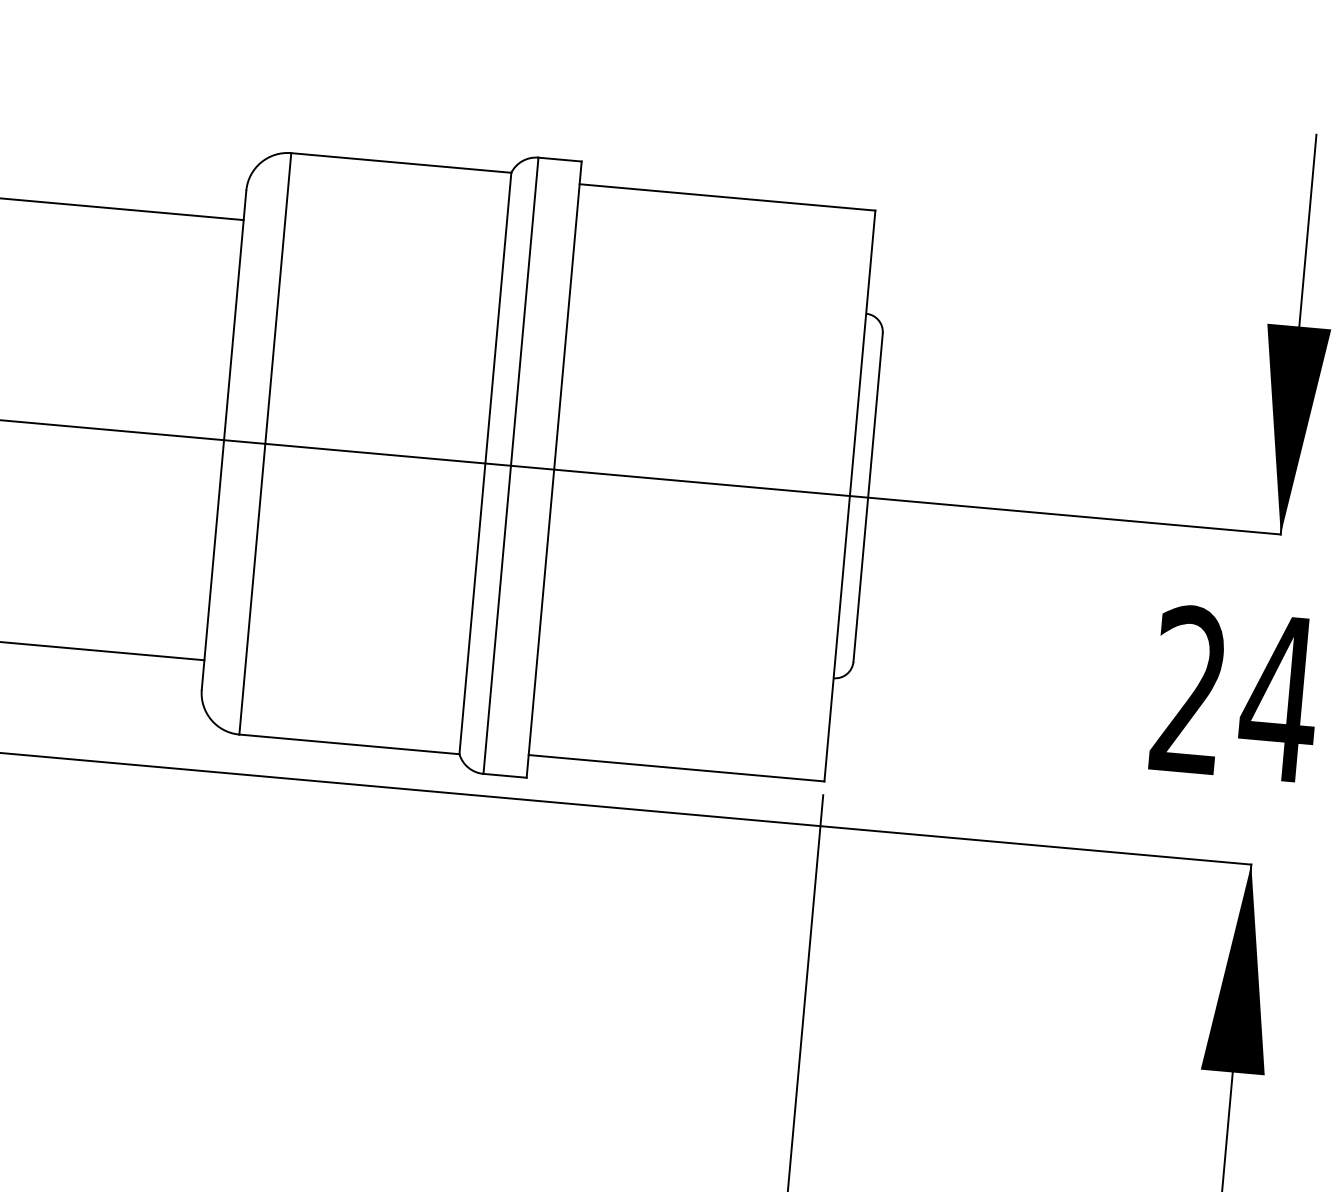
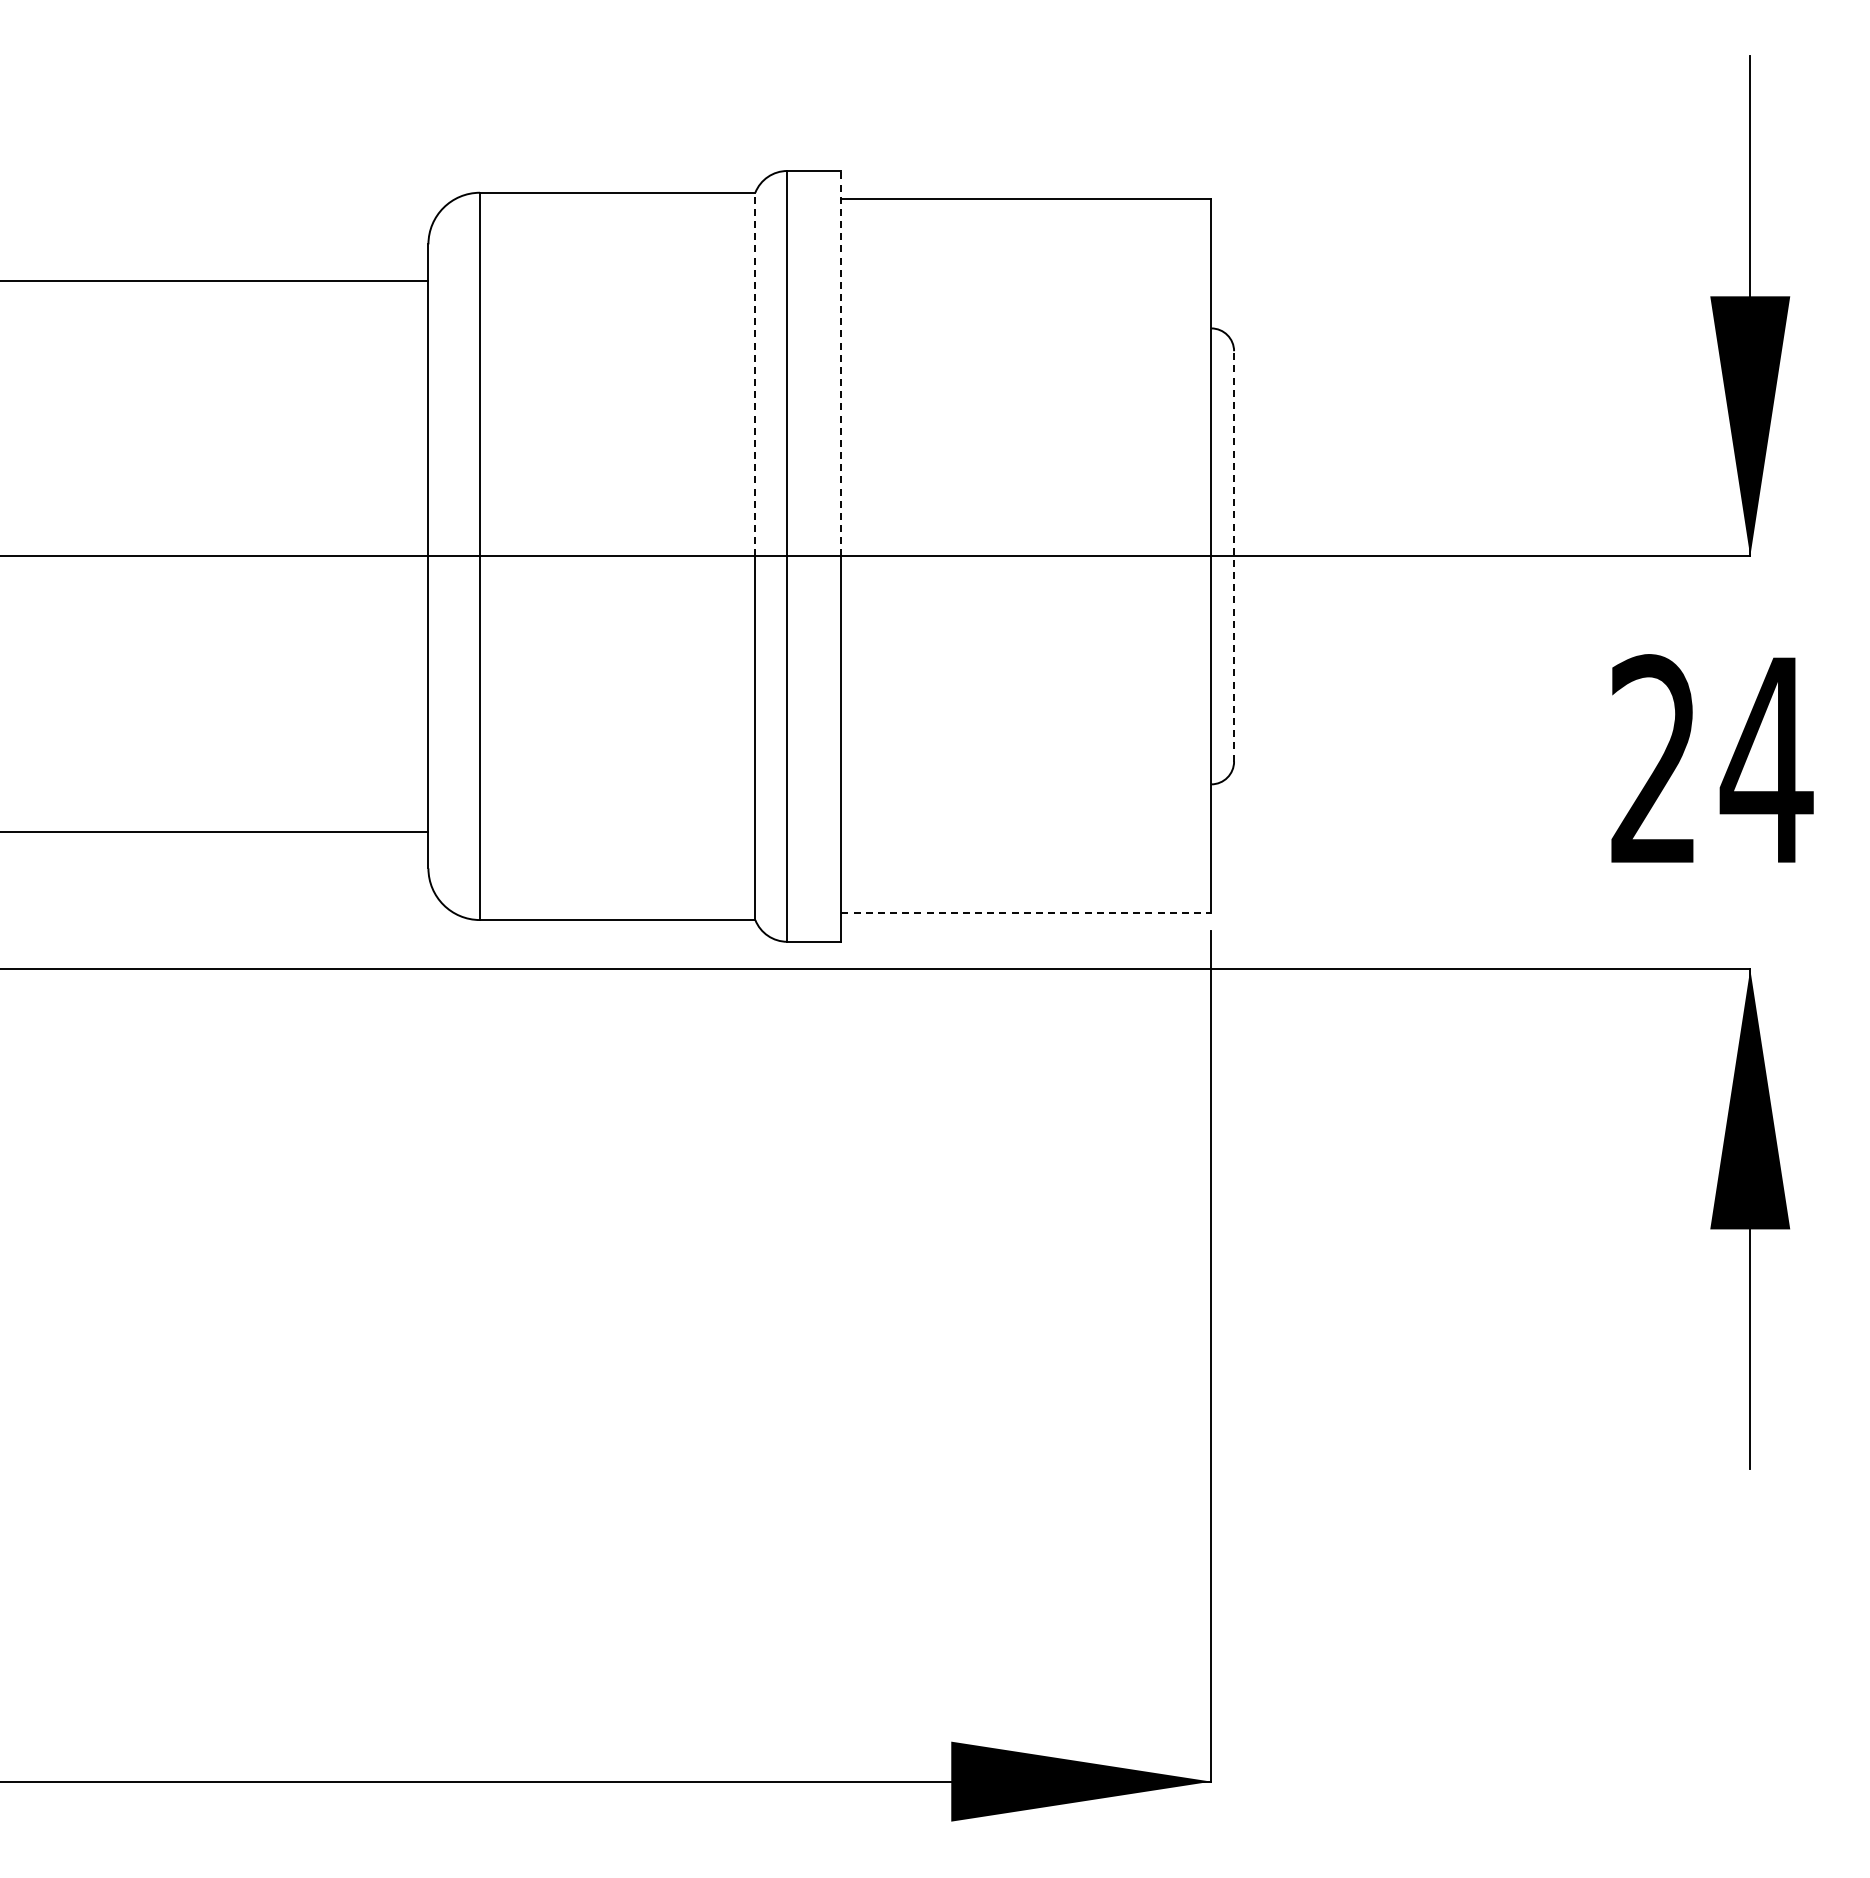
line: (568, 315) -> (841, 363), solid -> dashed
line: (498, 318) -> (755, 374), solid -> dashed
line: (868, 496) -> (1234, 555), solid -> dashed
line: (676, 768) -> (1026, 913), solid -> dashed

